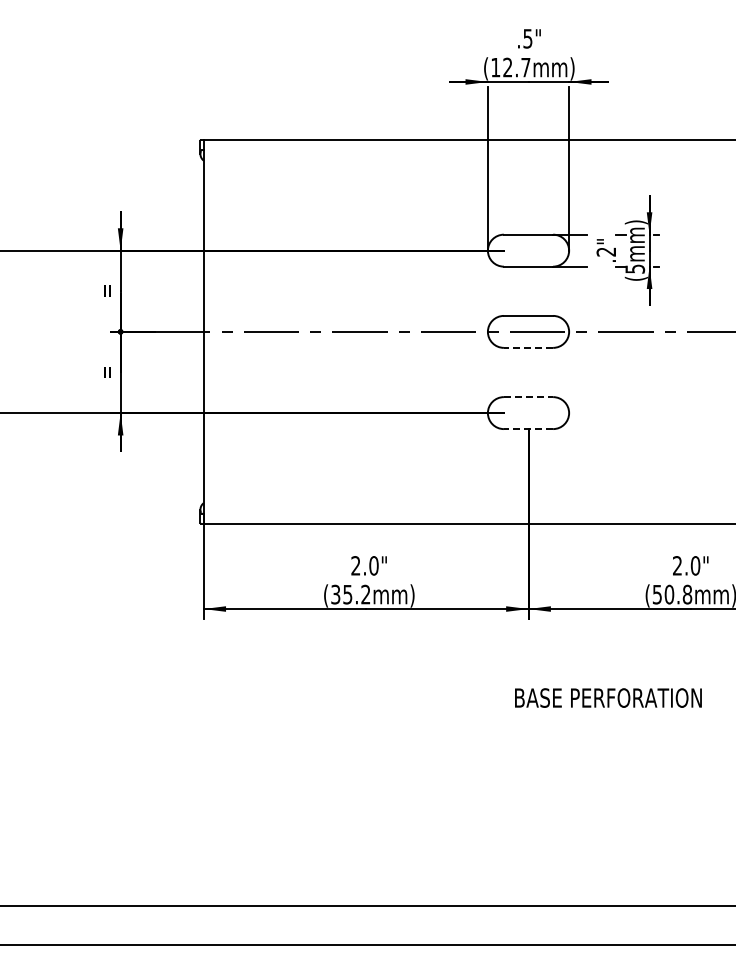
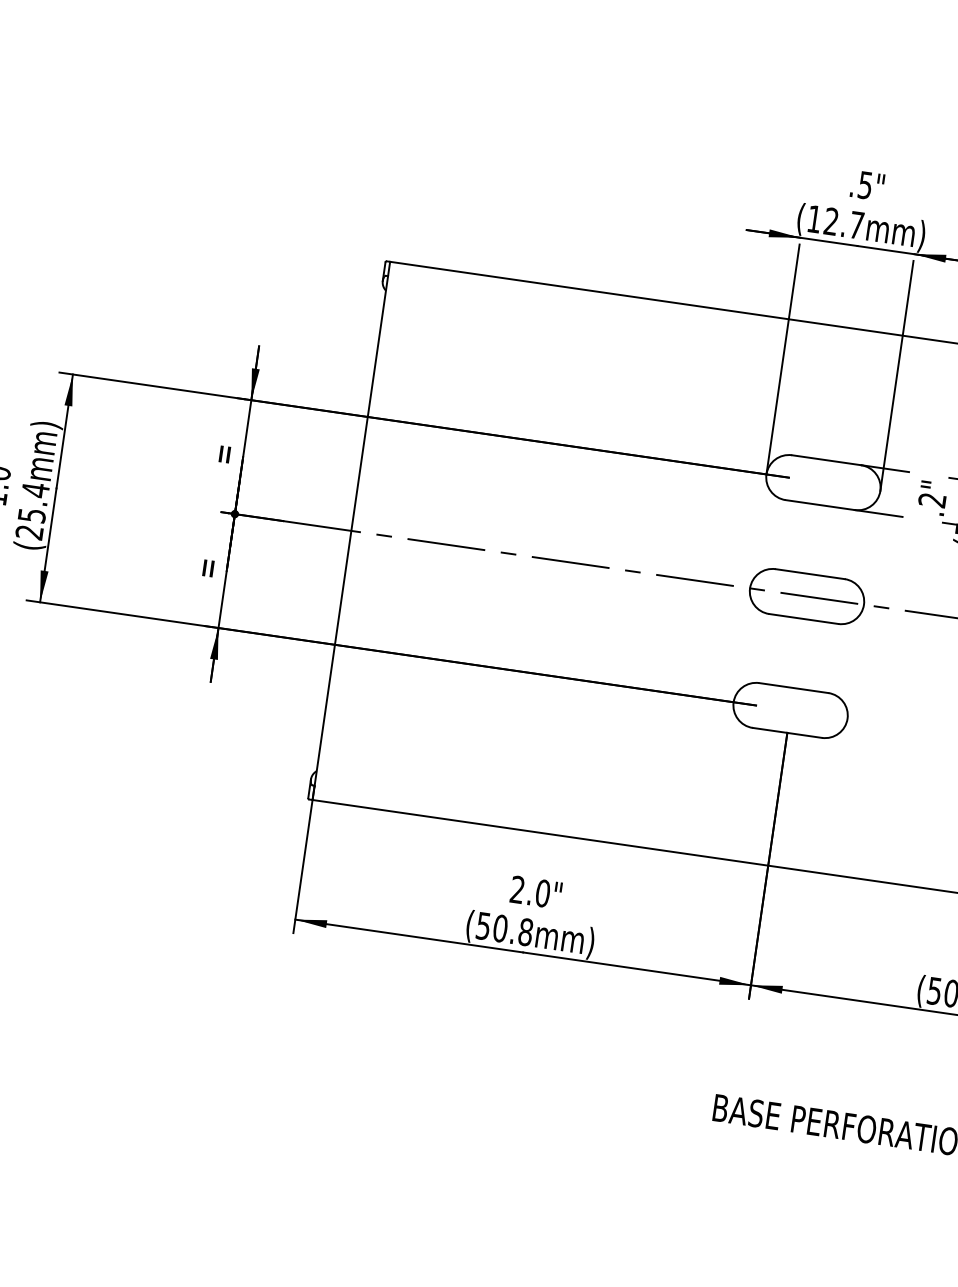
line: (528, 347) -> (803, 618), dashed -> solid
line: (528, 397) -> (793, 688), dashed -> solid
line: (528, 429) -> (787, 733), dashed -> solid
text: (350, 594) -> (504, 928), (35.2mm) -> (50.8mm)

